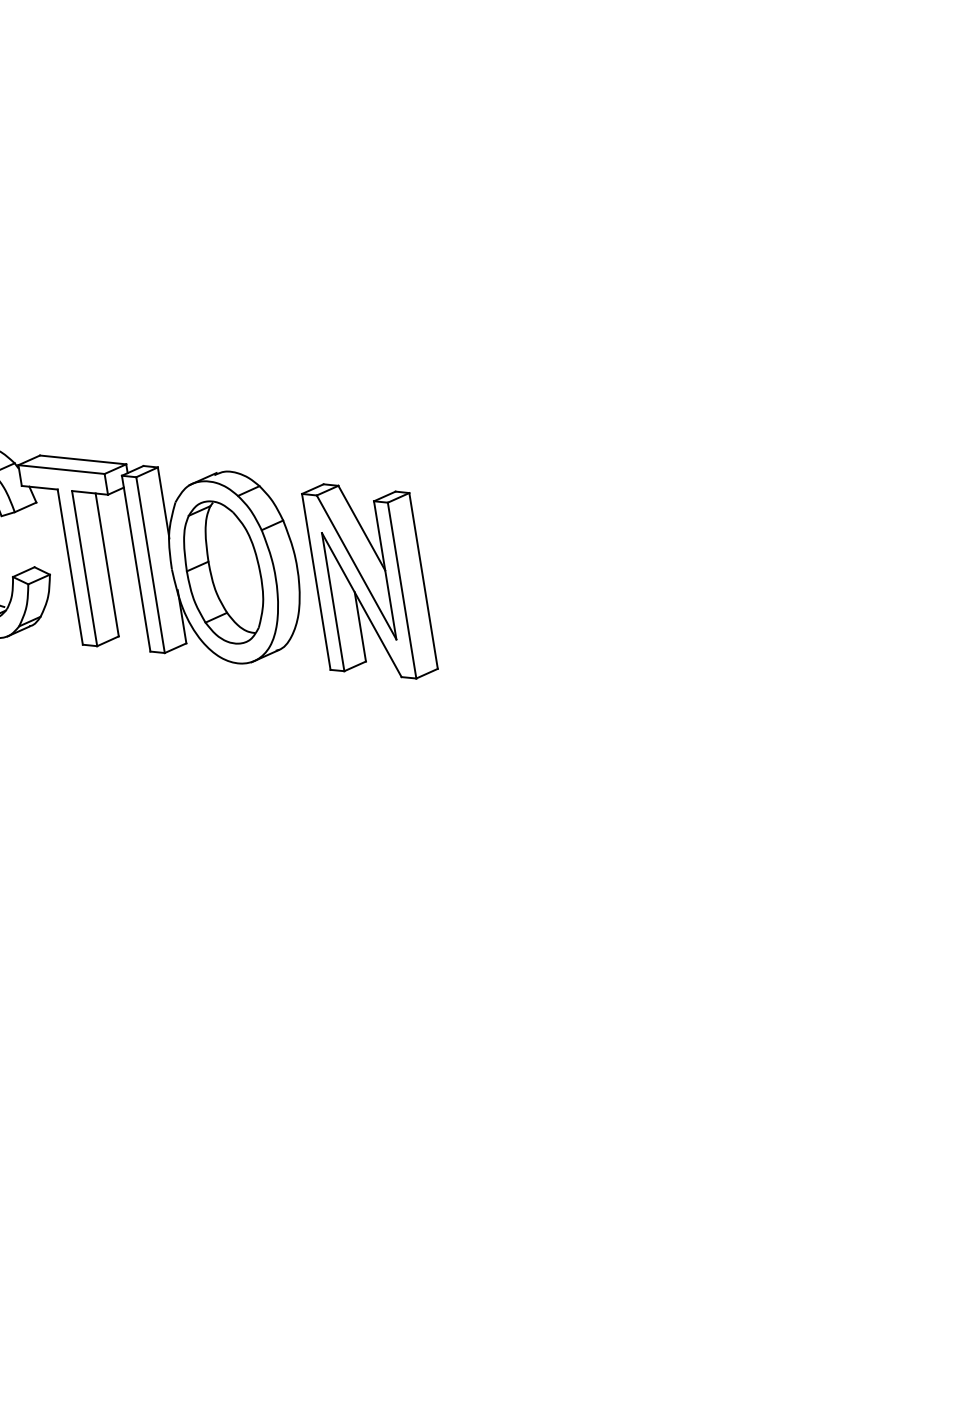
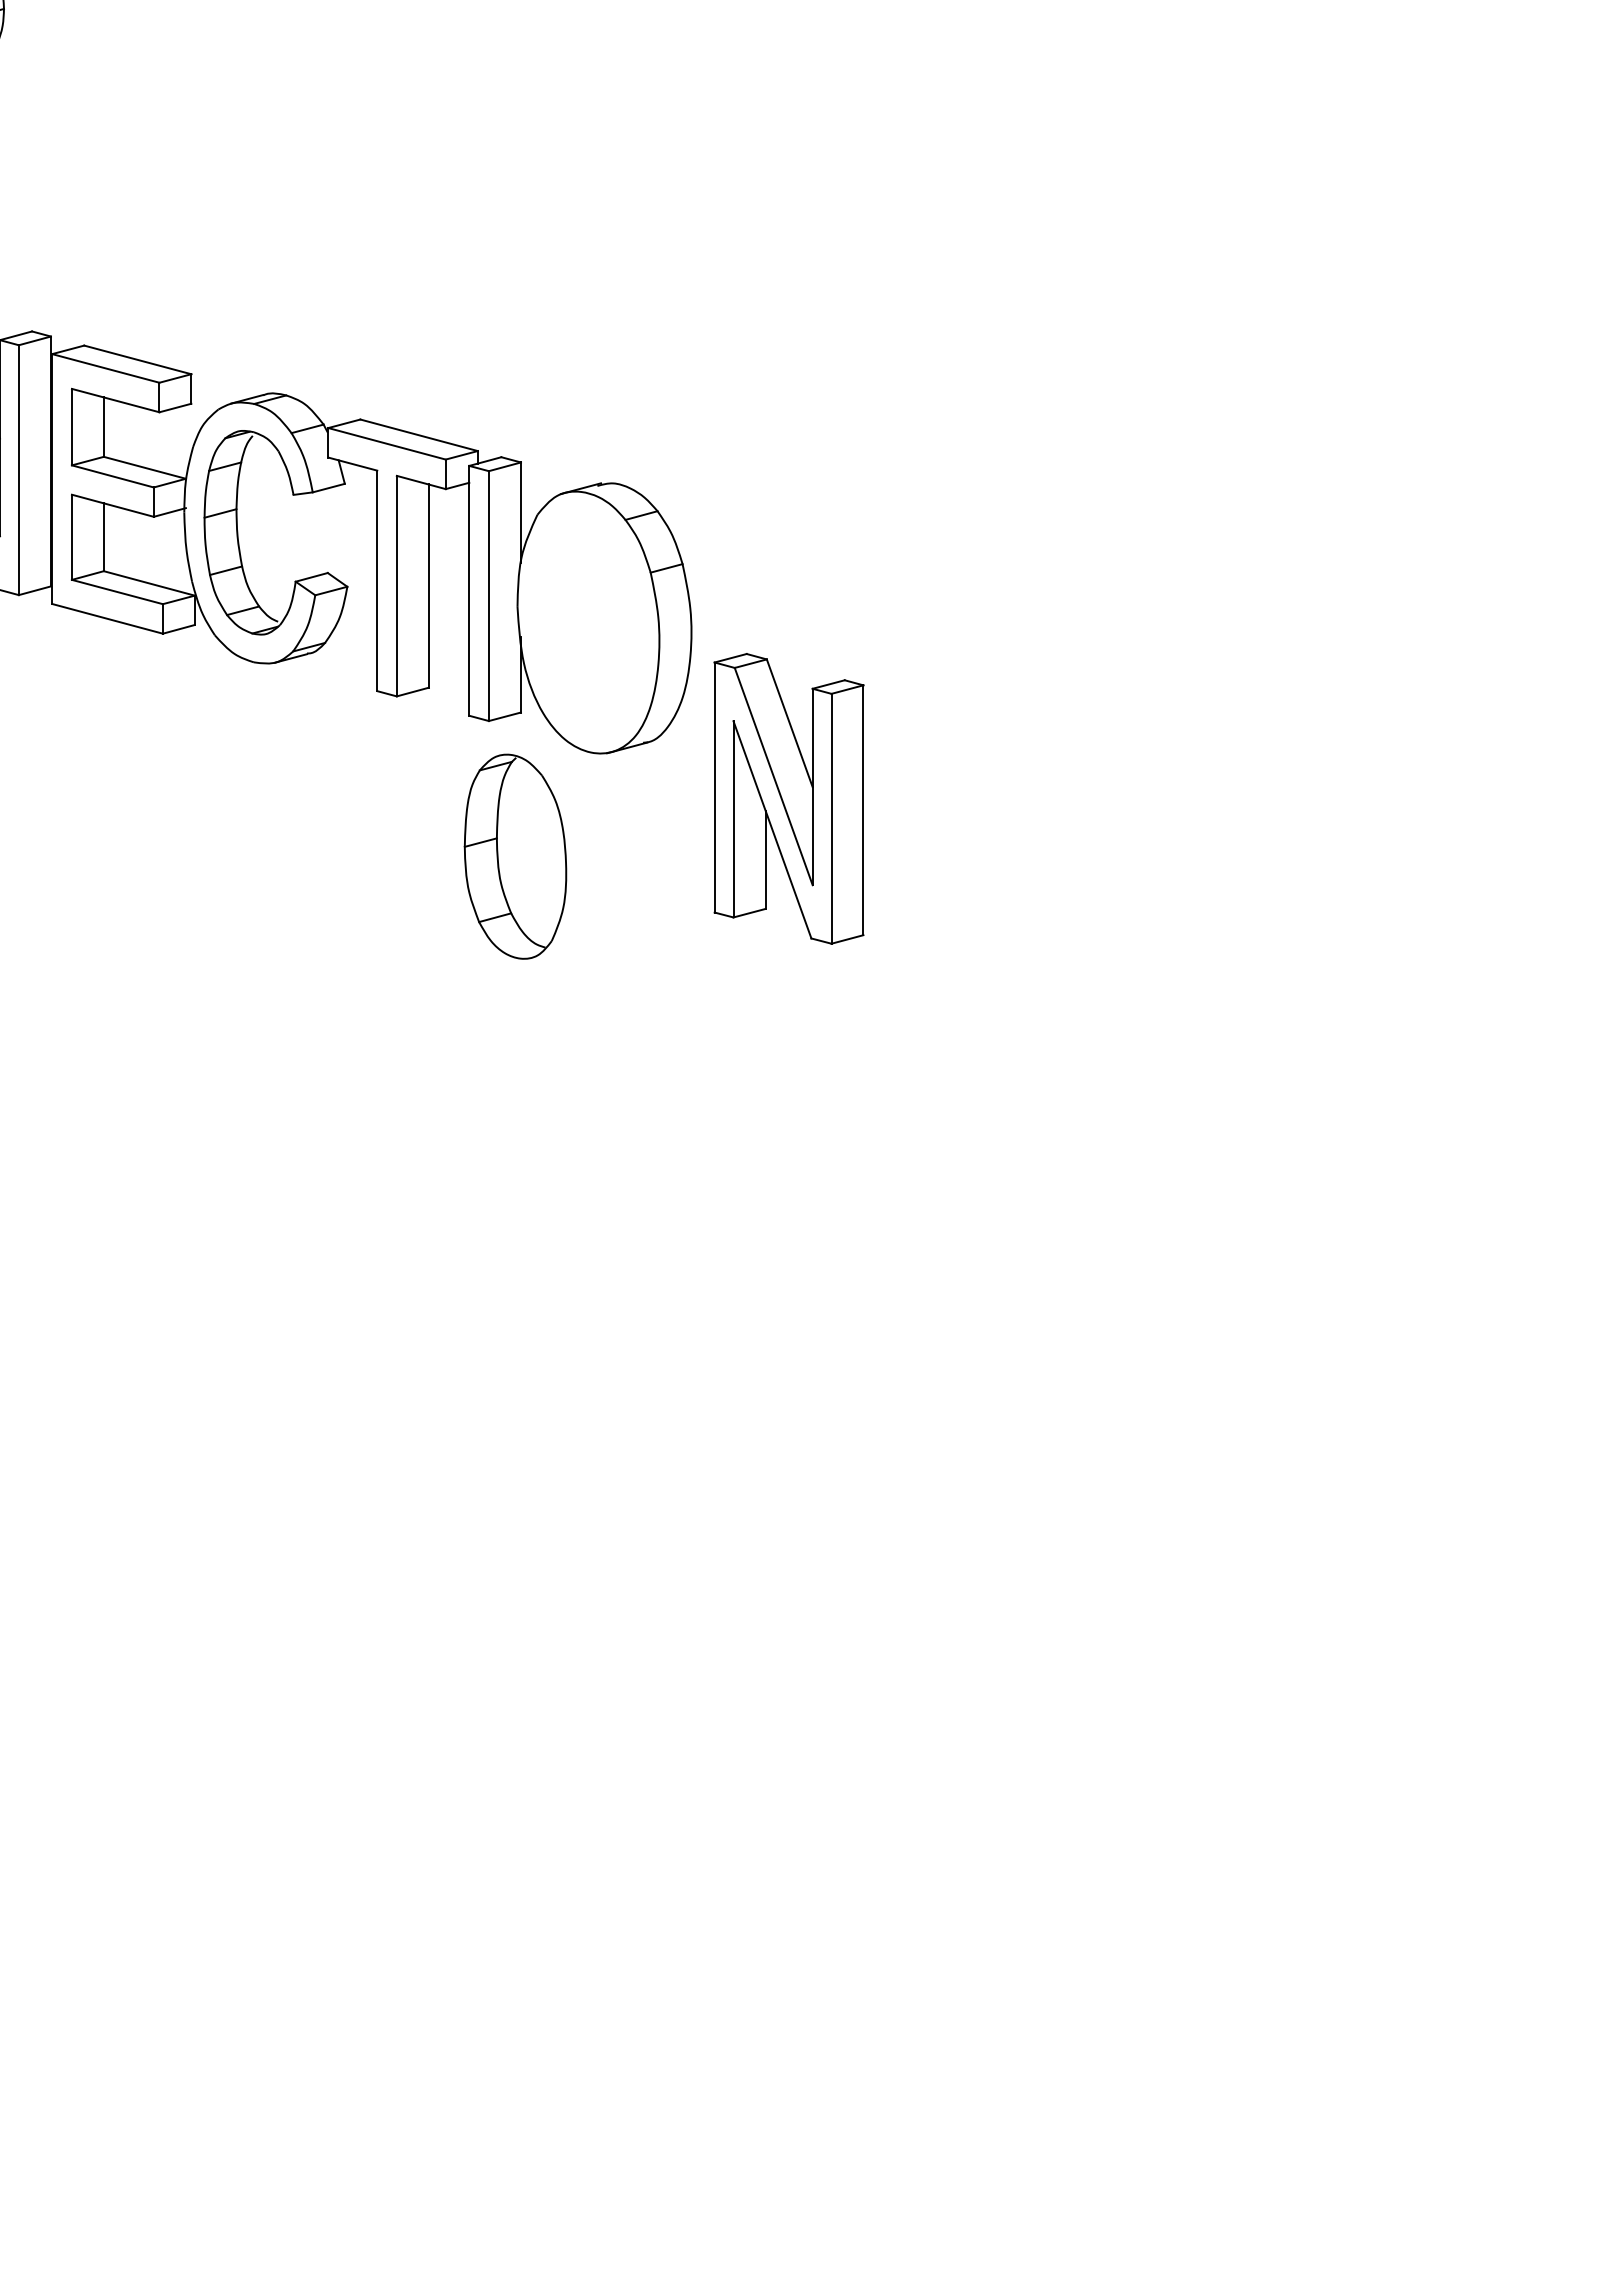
part: (223, 572) -> (515, 856), moved
part: (369, 581) -> (788, 798), moved

